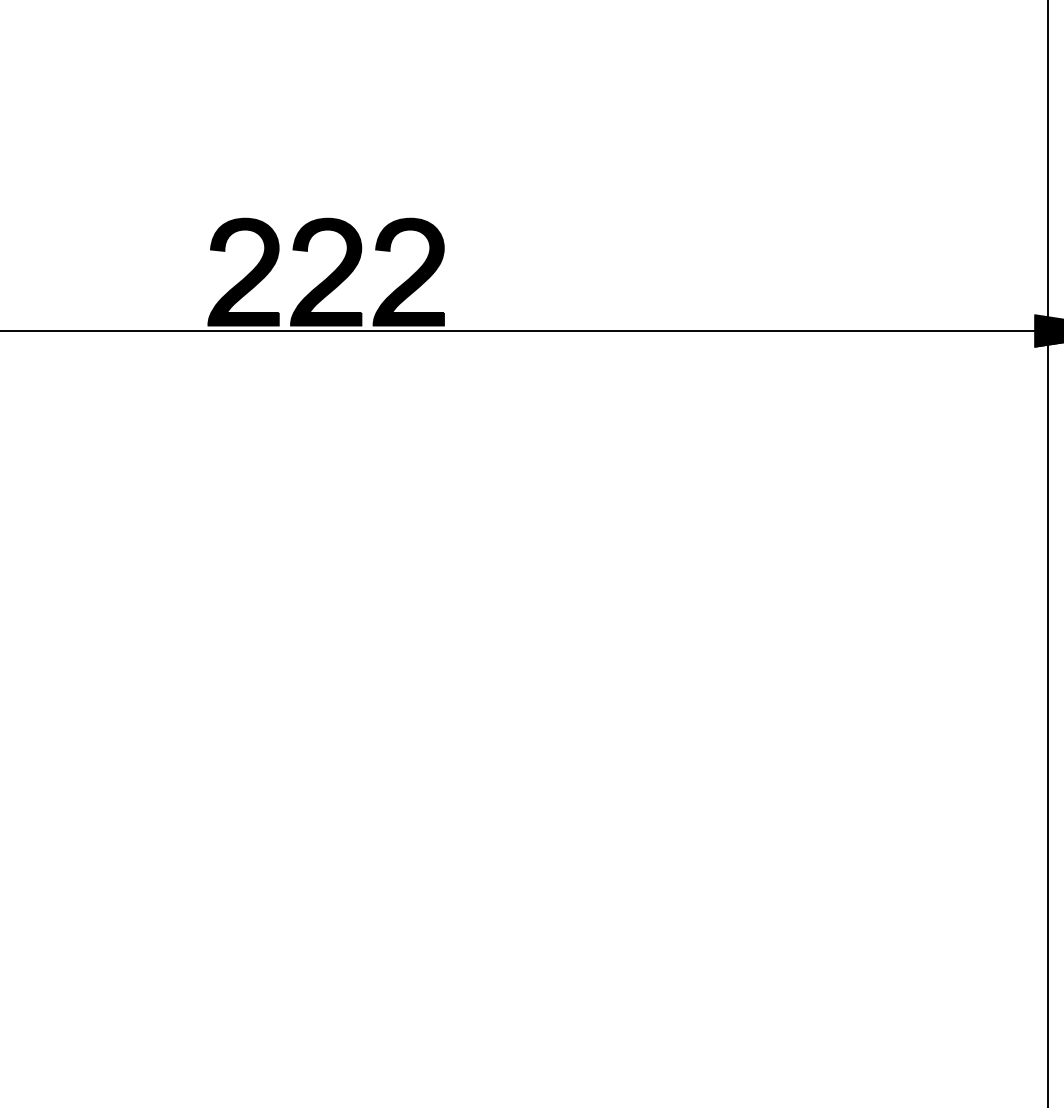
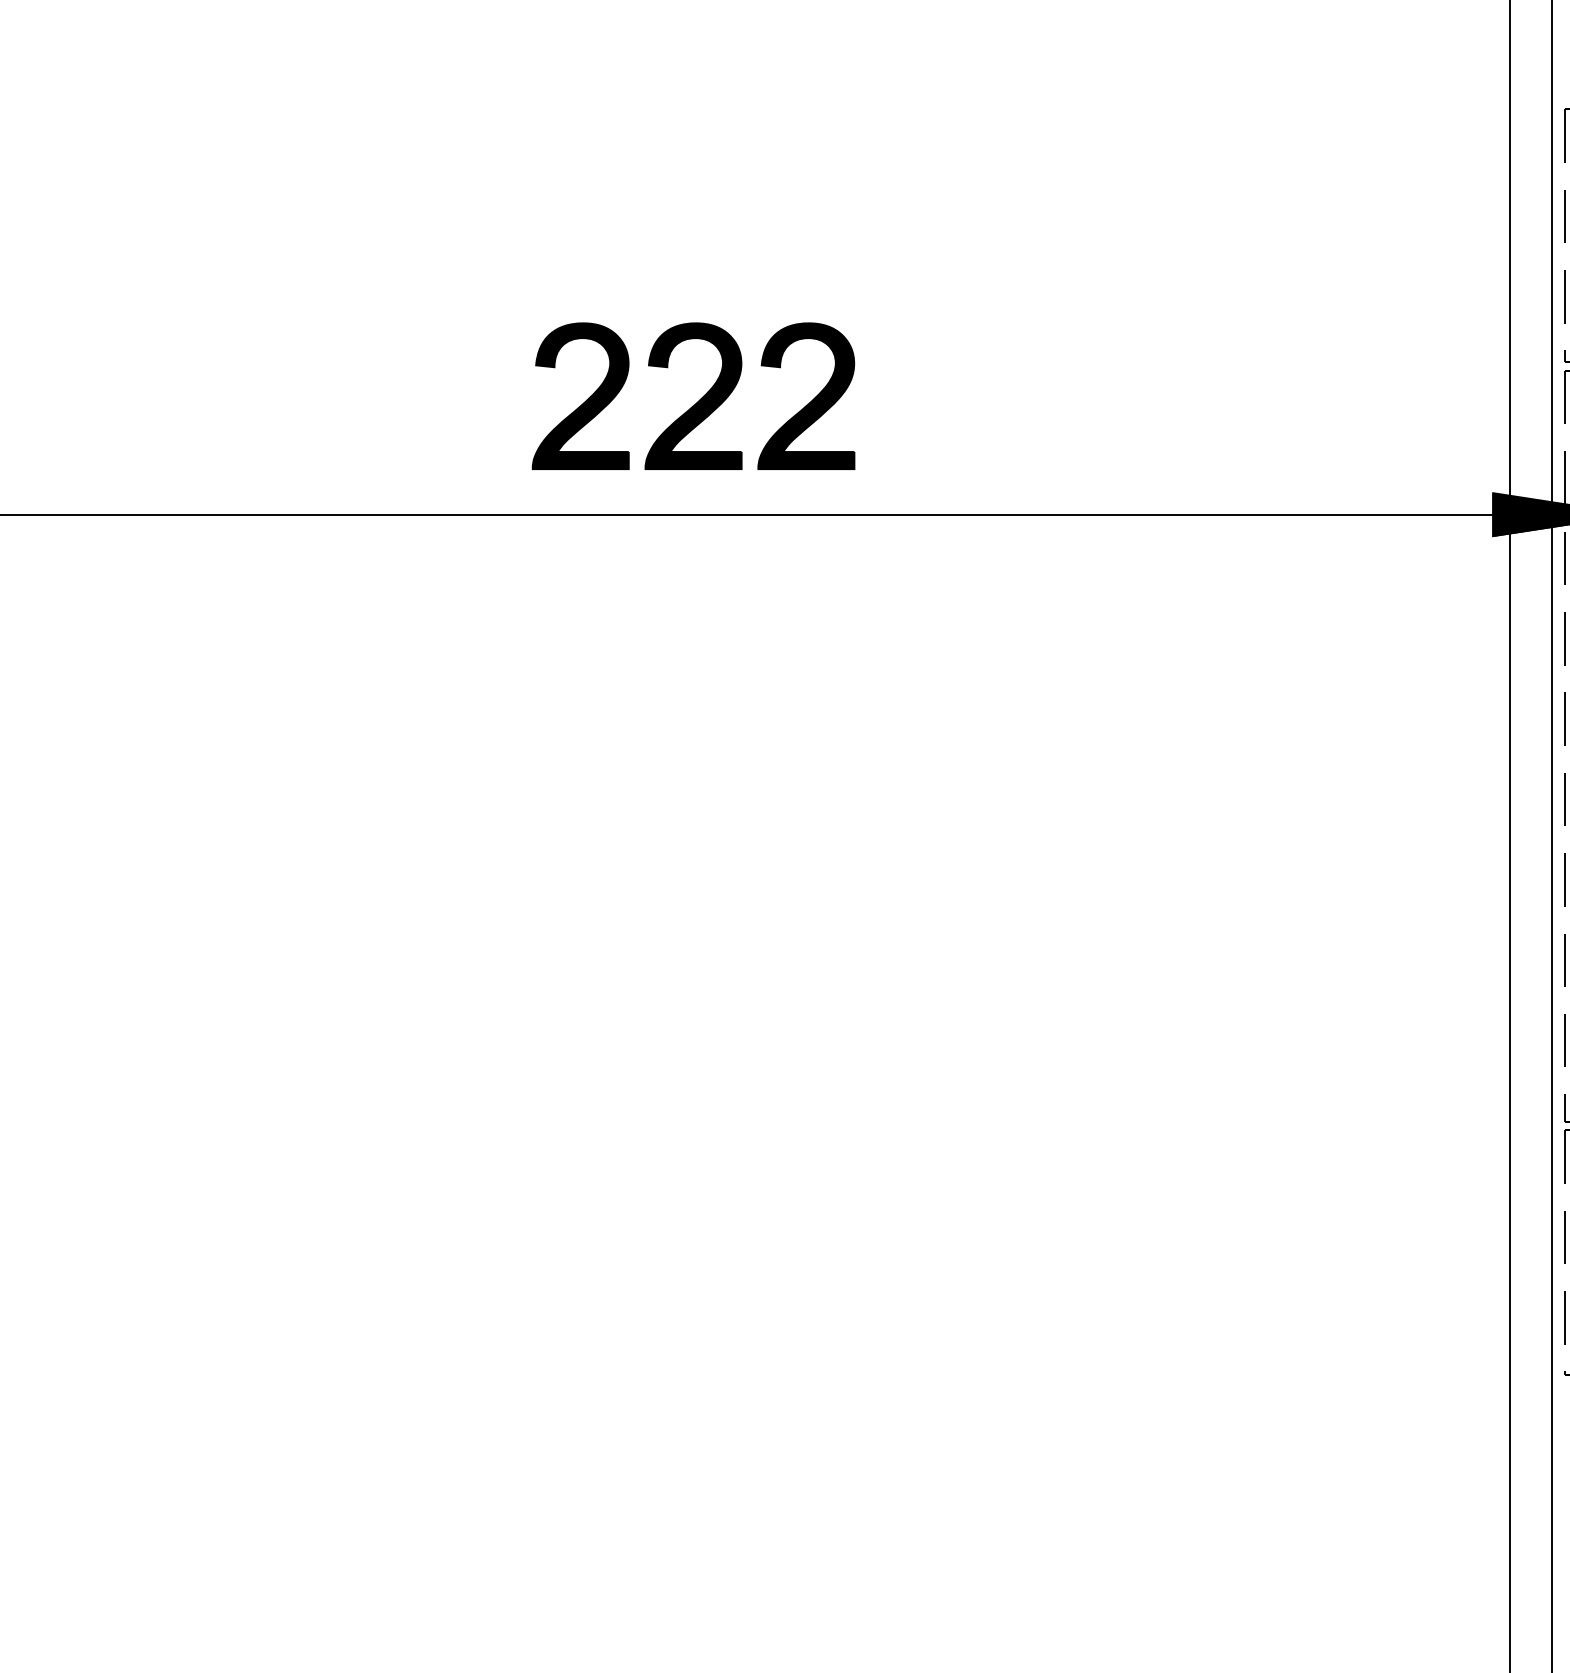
part: (329, 275) -> (698, 400), moved

